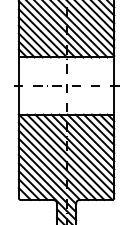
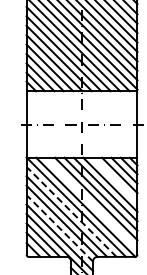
line: (94, 133) -> (114, 179), removed
line: (74, 154) -> (91, 203), removed
line: (57, 160) -> (71, 211), solid -> dashed
line: (47, 175) -> (59, 228), solid -> dashed

